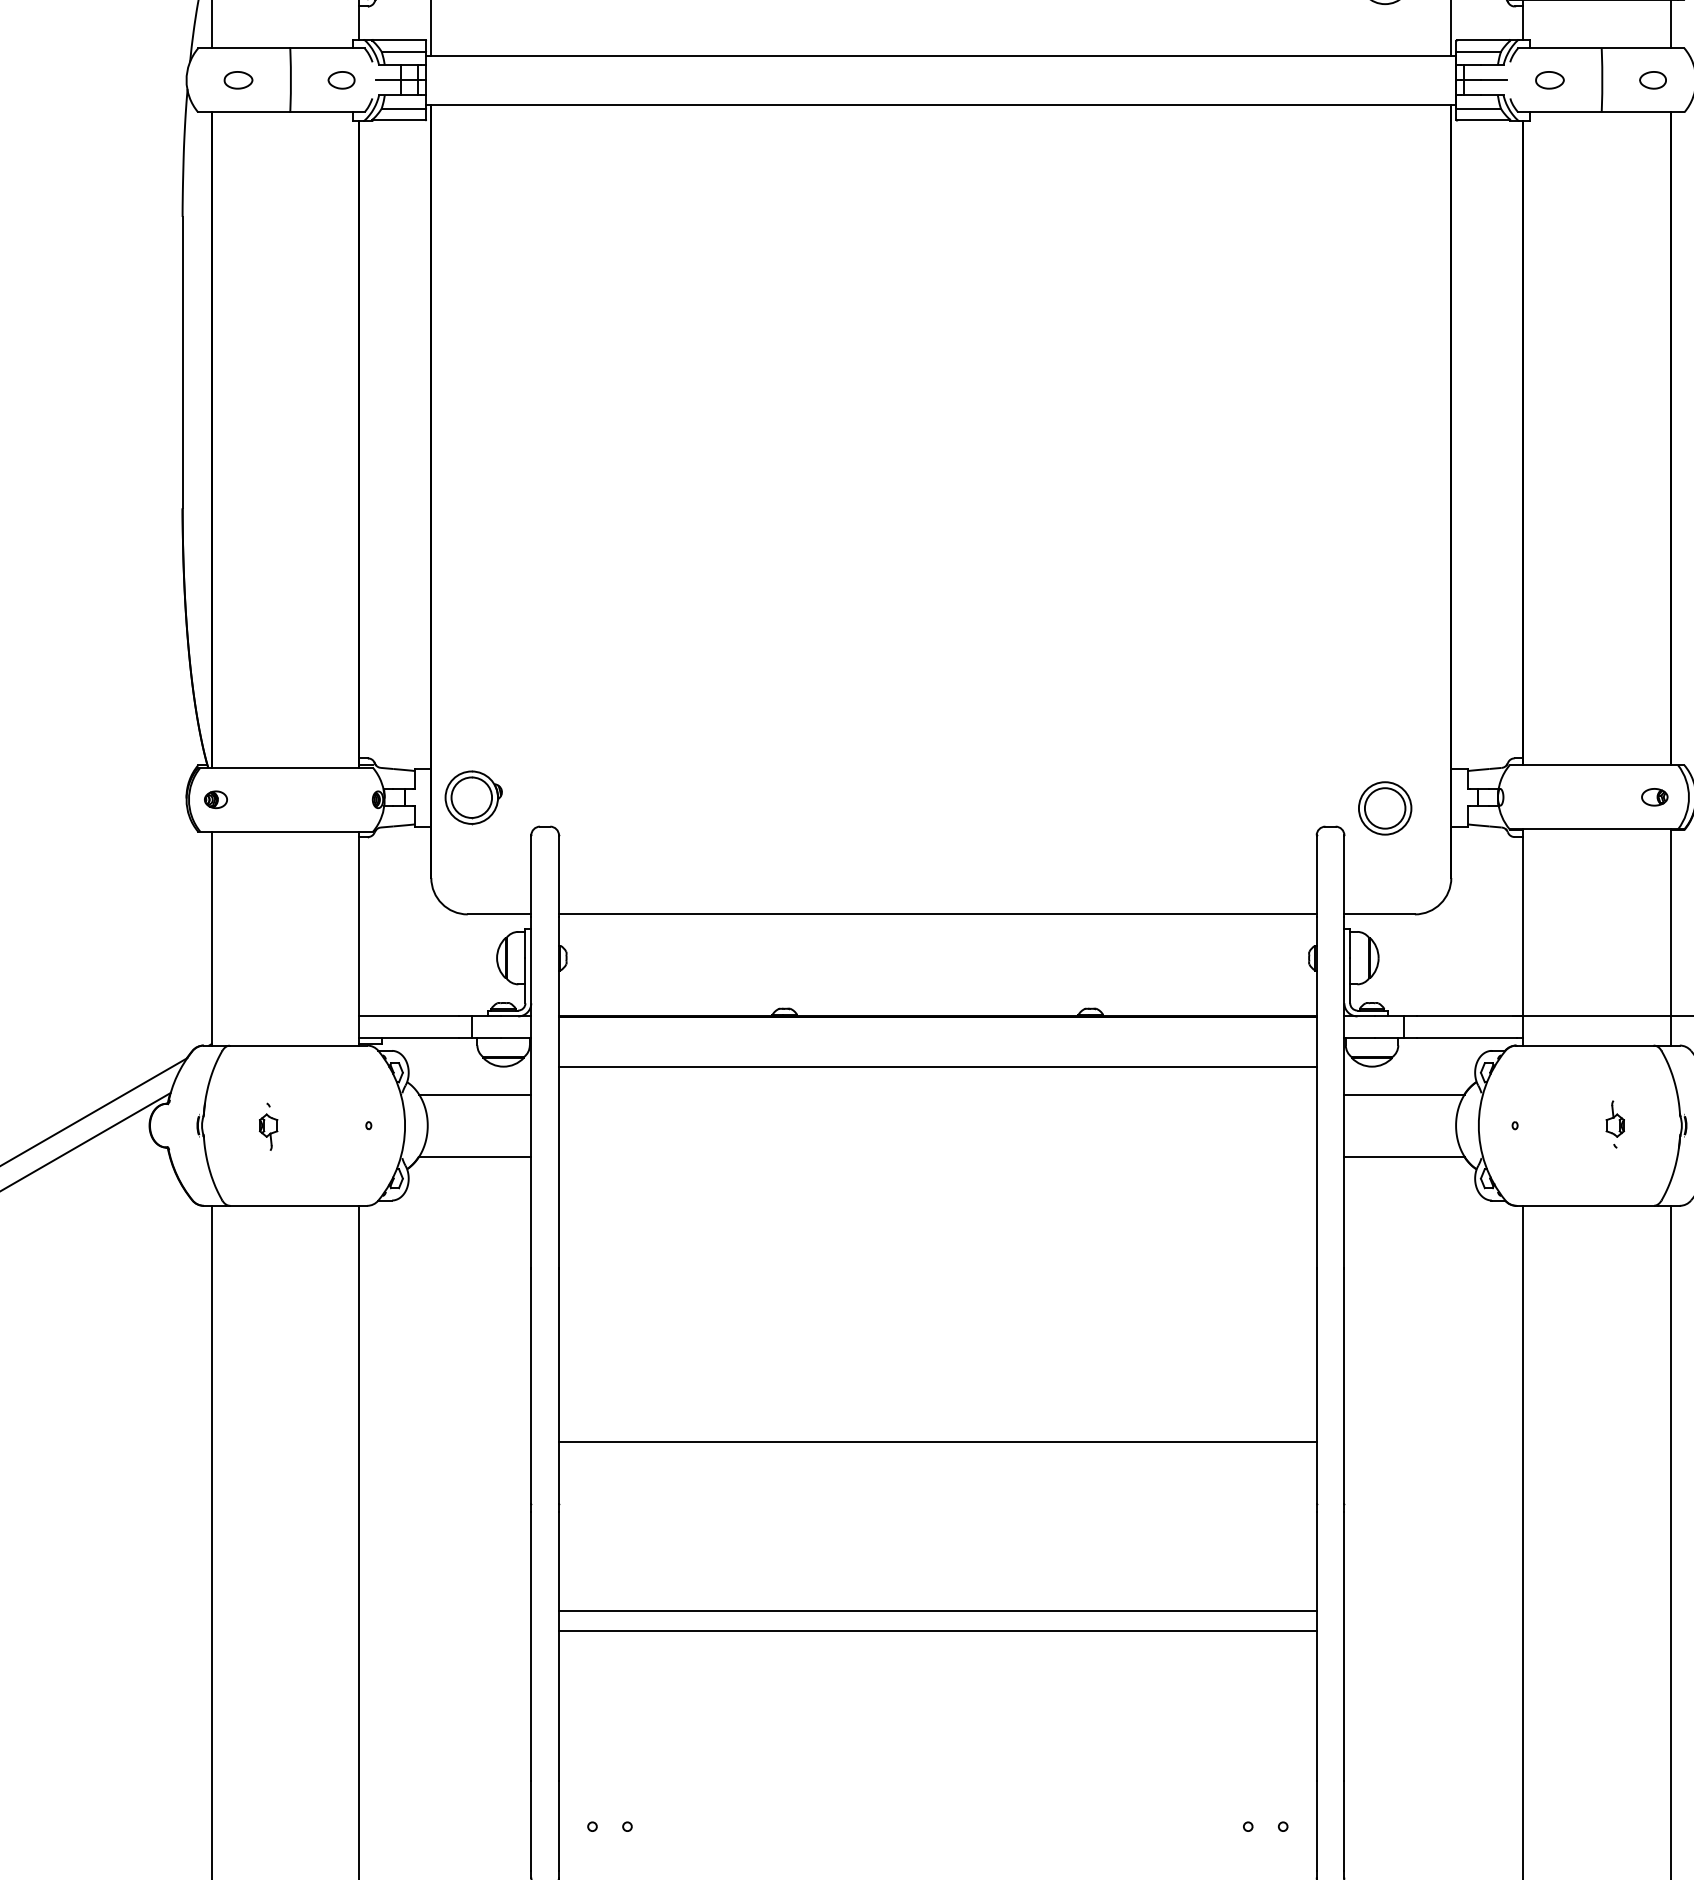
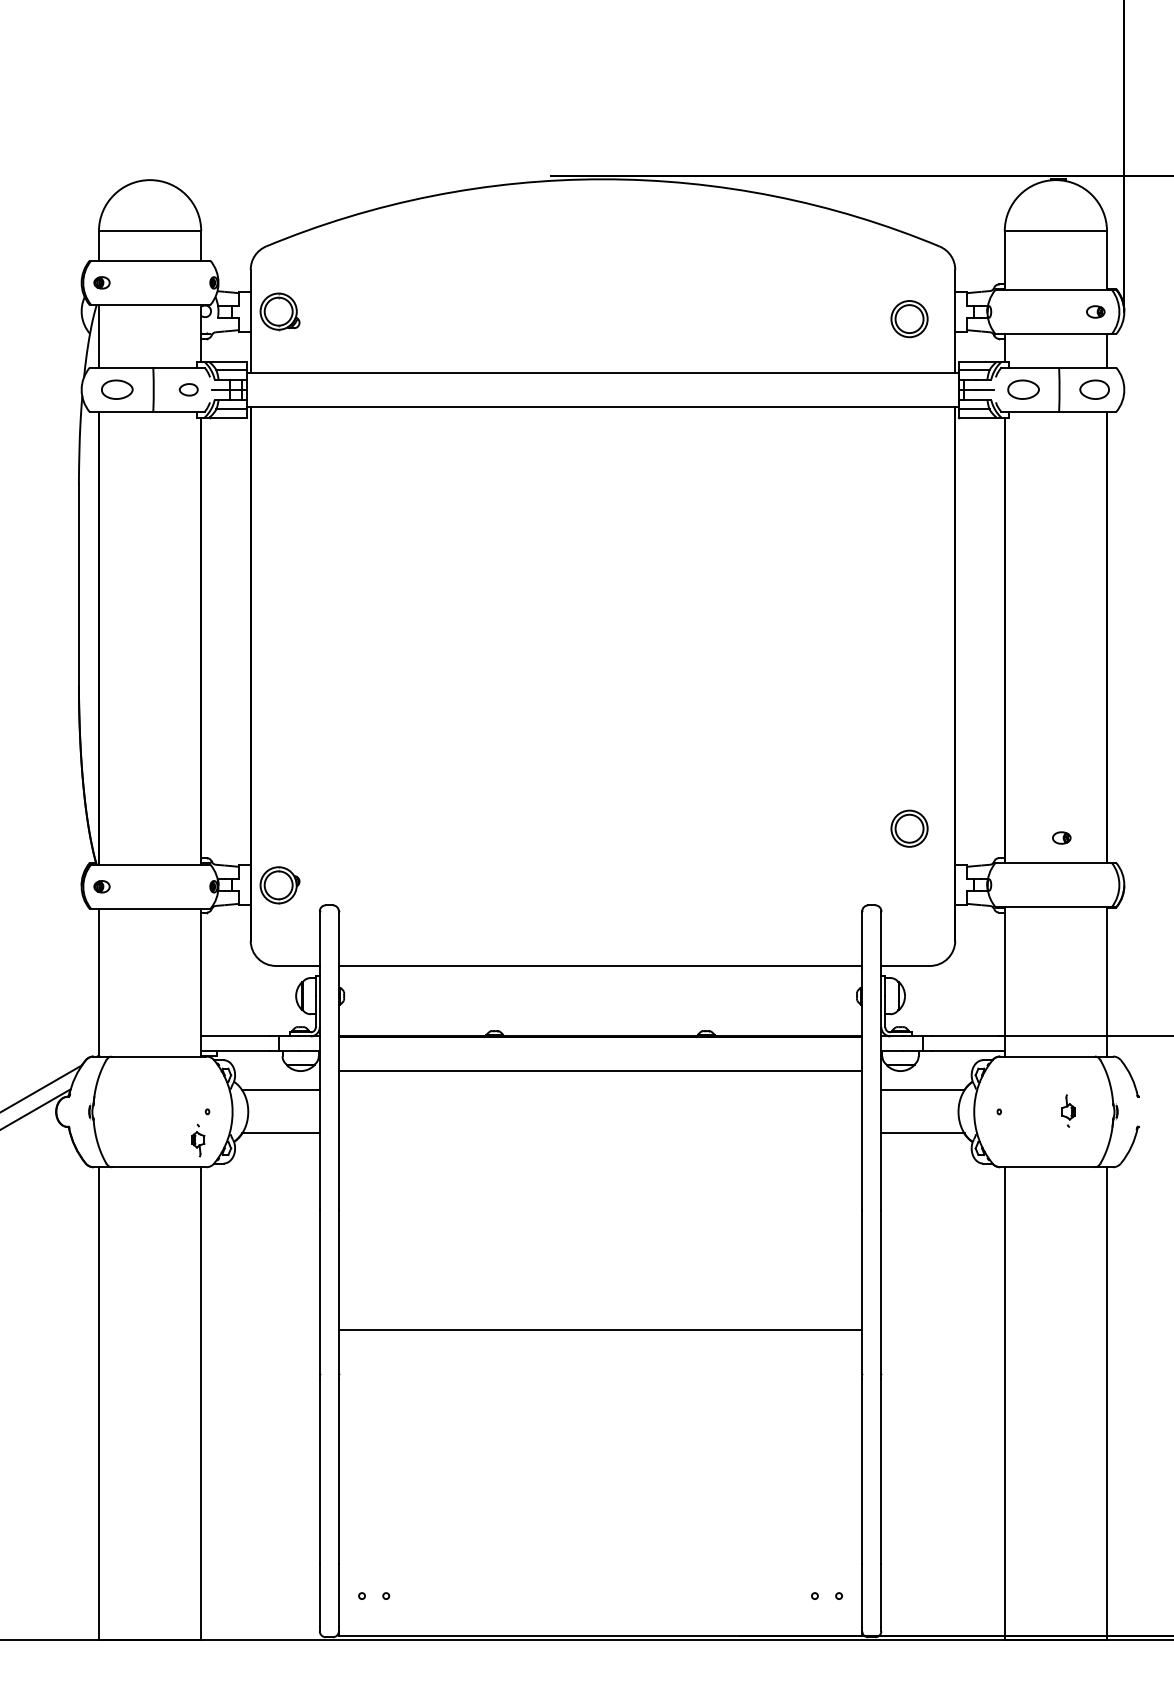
part: (238, 79) -> (117, 389), size x1.6
part: (1548, 79) -> (1022, 389), size x1.6
part: (1652, 79) -> (1094, 389), size x1.6
part: (1654, 796) -> (1061, 837), moved
part: (1385, 808) -> (909, 828), moved
part: (268, 1126) -> (198, 1140), moved
line: (937, 1610) -> (600, 1446), removed
line: (937, 1630) -> (600, 1460), removed

